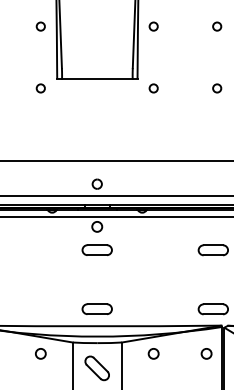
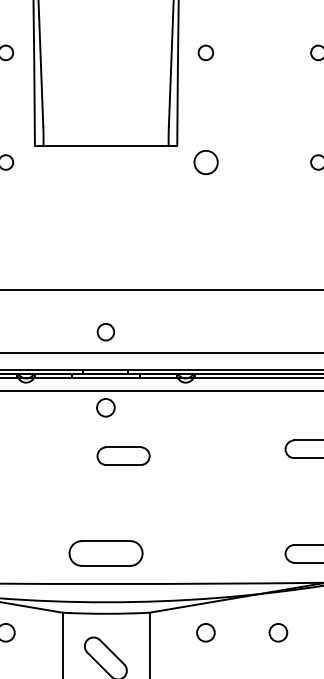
circle: (153, 88) -> (205, 162), size x1.6
part: (96, 249) -> (122, 454), moved
part: (96, 309) -> (104, 554), size x1.4
circle: (206, 353) -> (278, 632), moved

